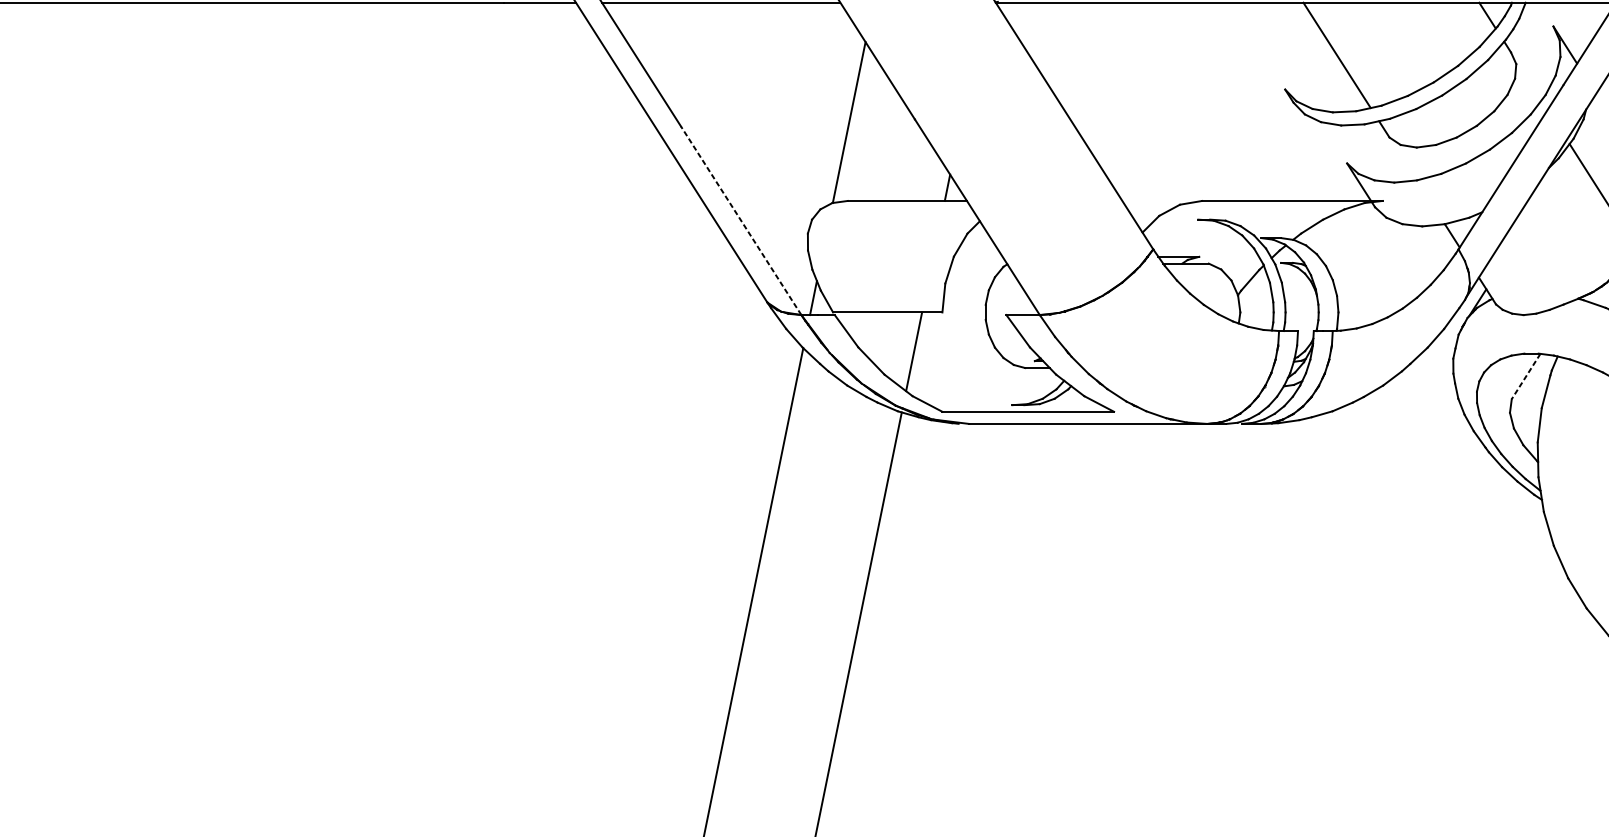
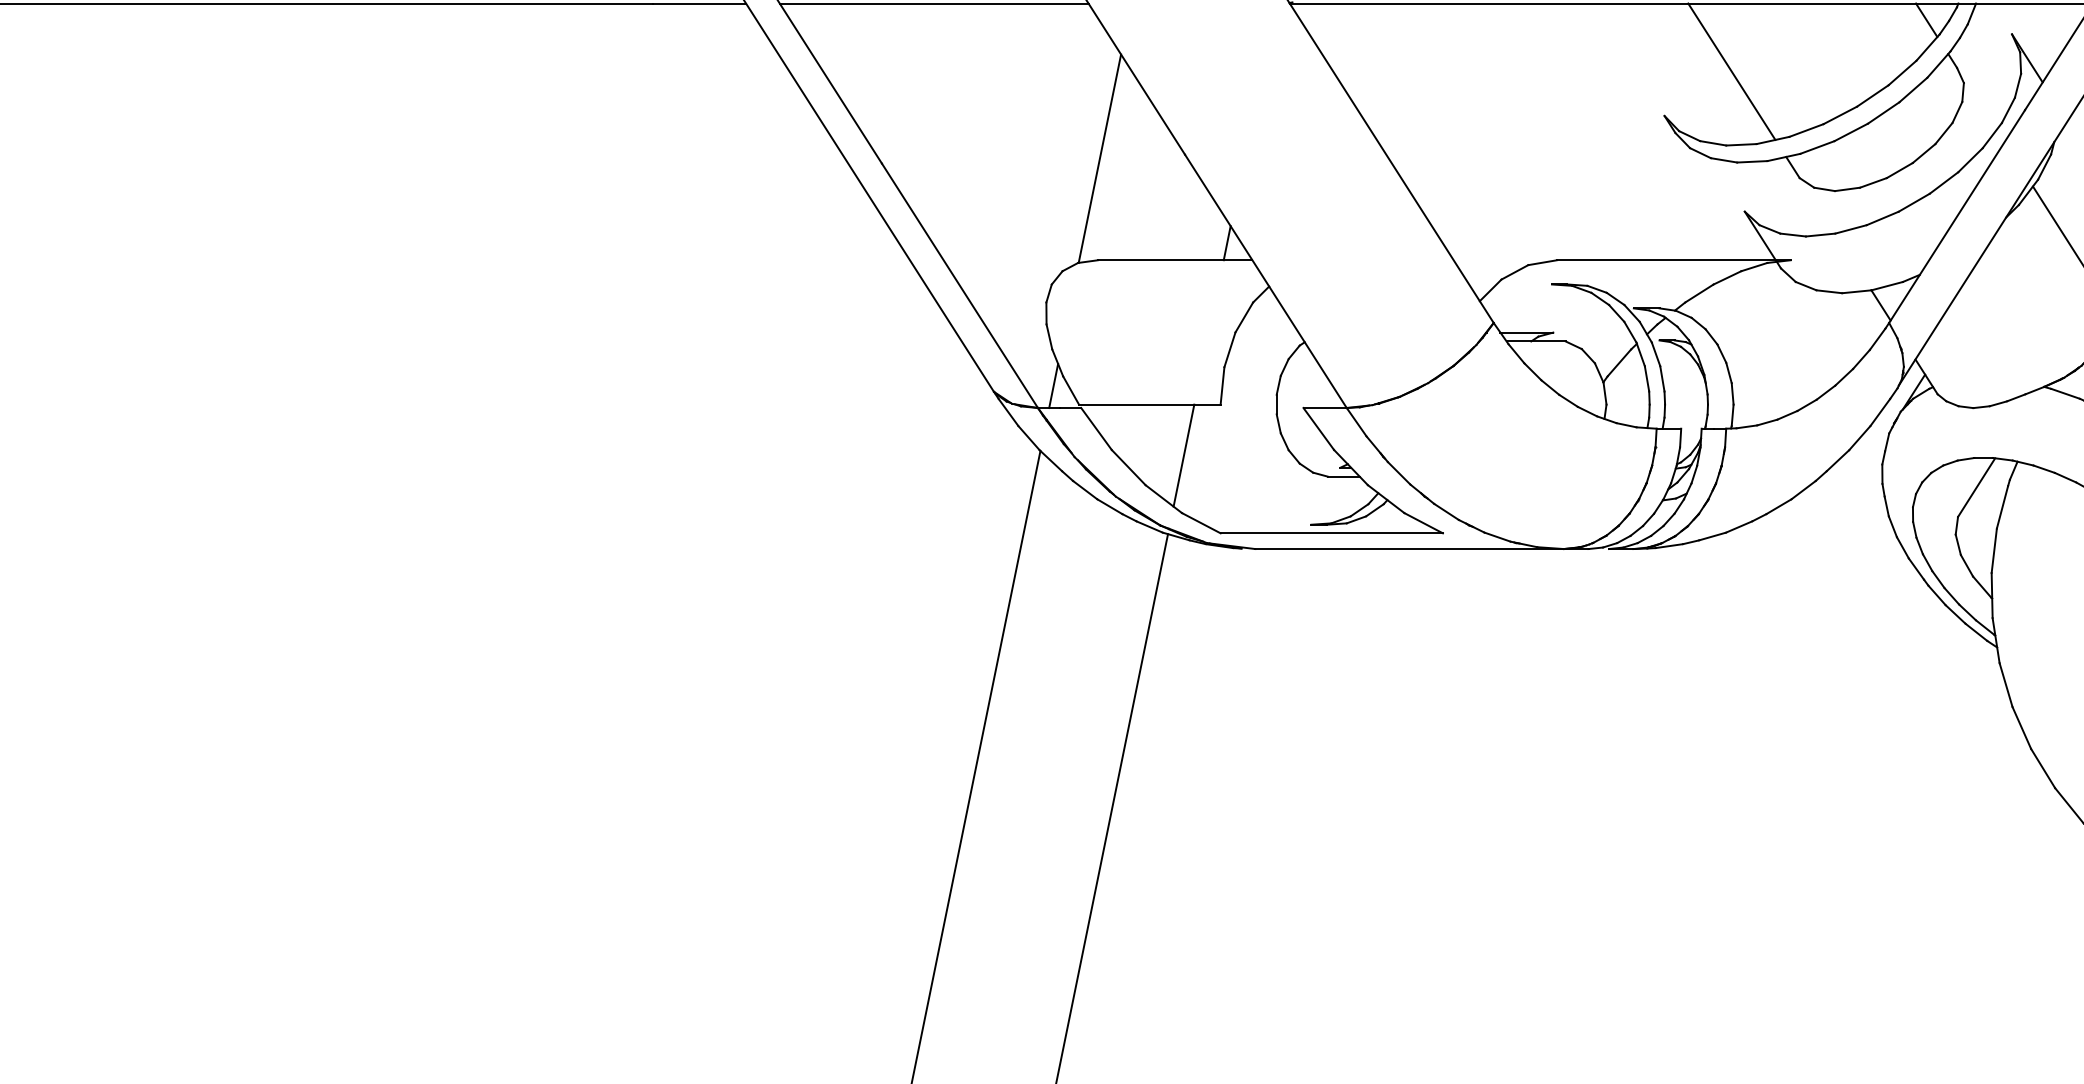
line: (740, 220) -> (959, 285), dashed -> solid
line: (1526, 376) -> (1976, 487), dashed -> solid

